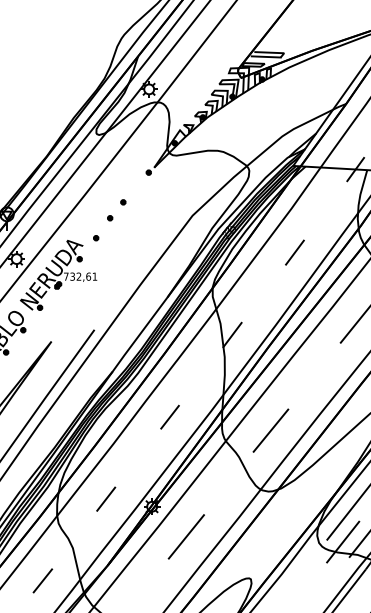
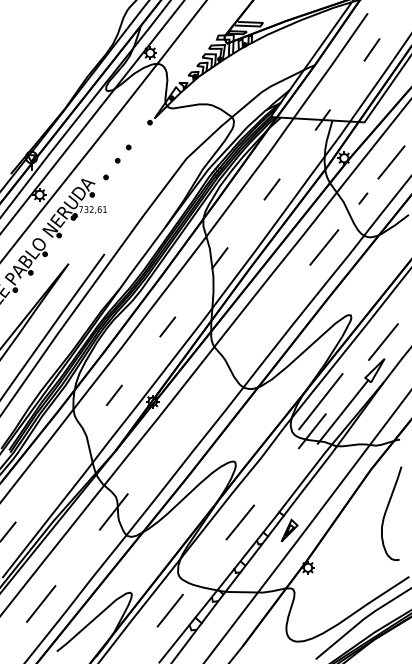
line: (270, 429) -> (251, 337), removed
line: (186, 536) -> (181, 426), removed
line: (42, 580) -> (61, 463), removed

